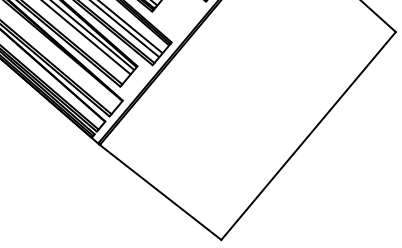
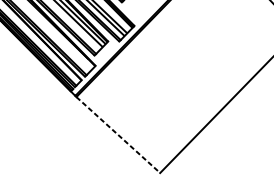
line: (161, 192) -> (118, 135), solid -> dashed

